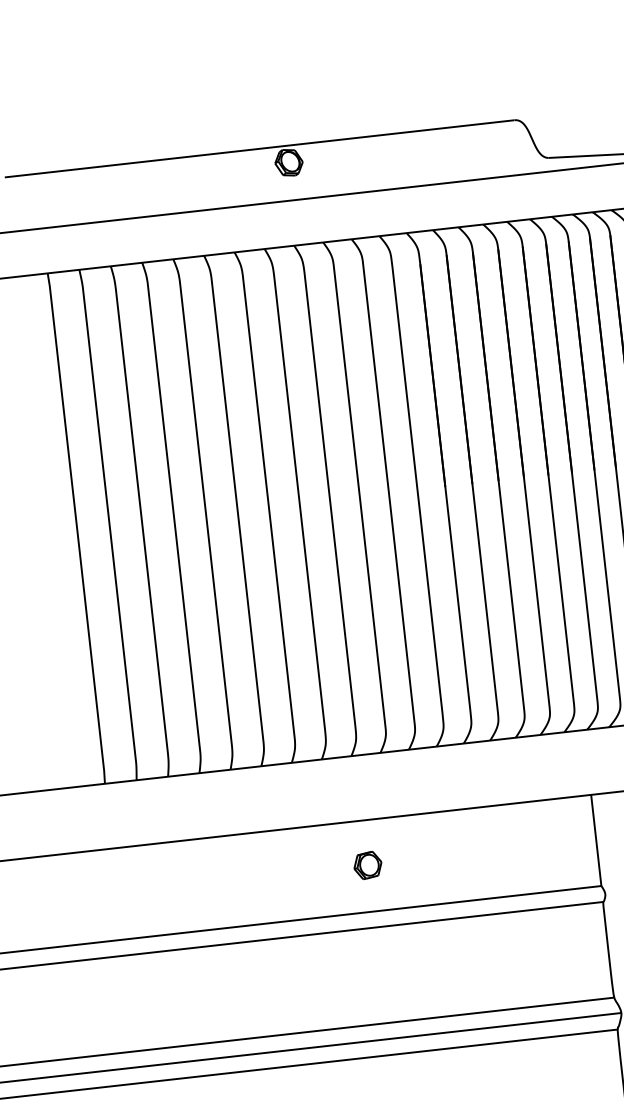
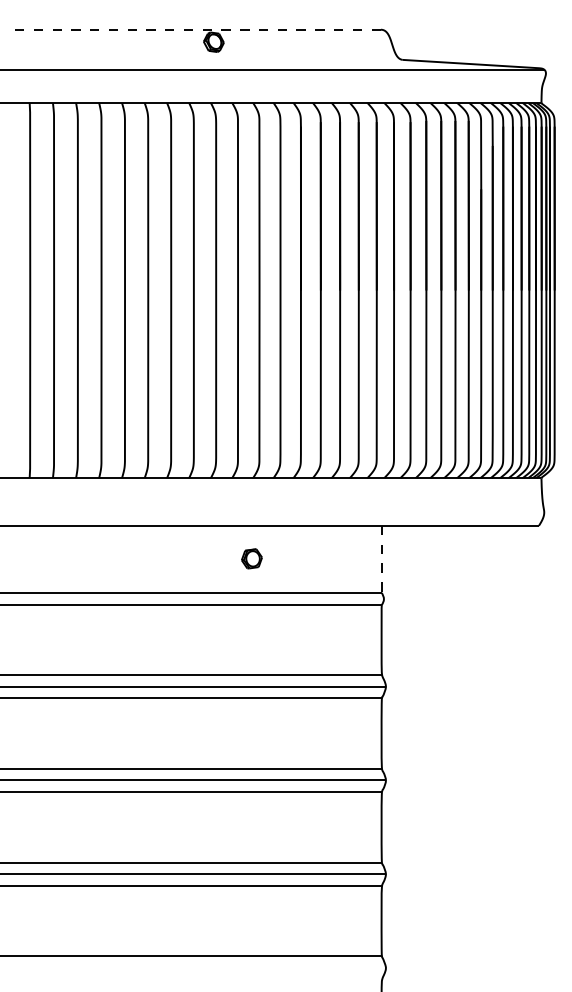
line: (259, 148) -> (193, 29), solid -> dashed
line: (595, 840) -> (381, 559), solid -> dashed
part: (367, 864) -> (251, 558), moved

